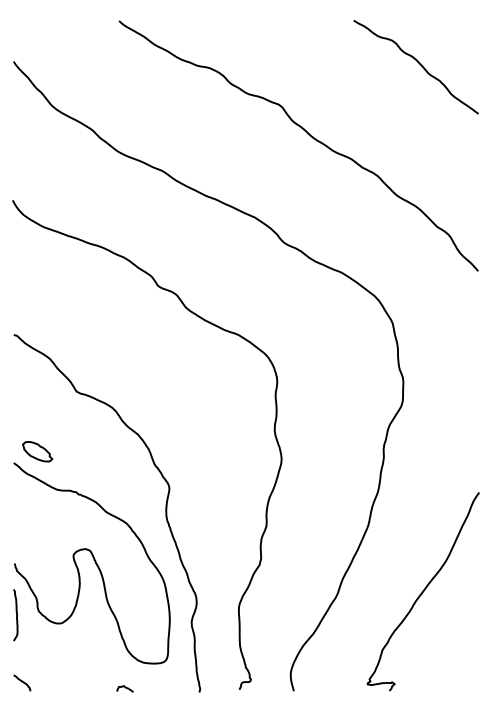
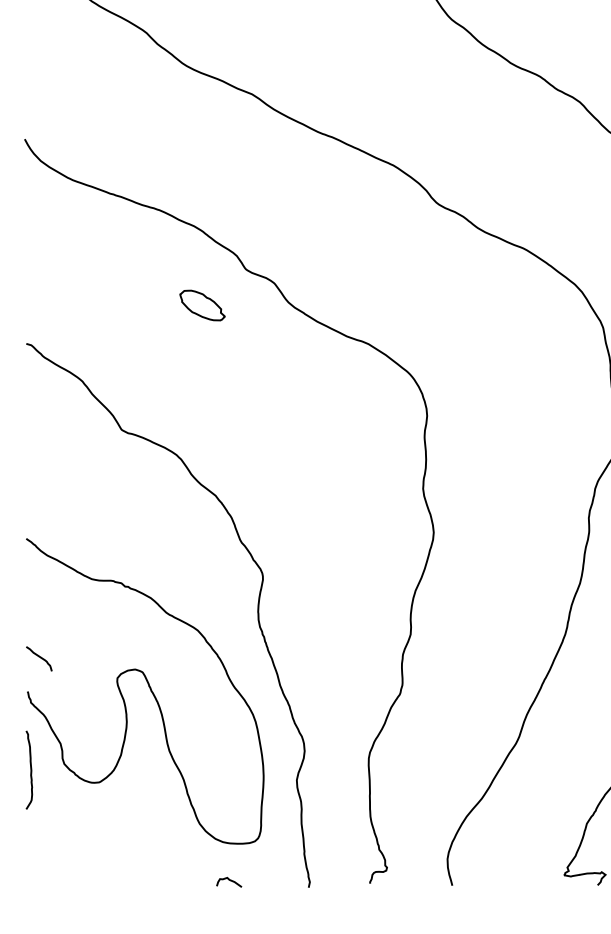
part: (37, 451) -> (202, 305), moved
curve: (22, 682) -> (39, 658), moved
curve: (124, 687) -> (228, 880), moved

